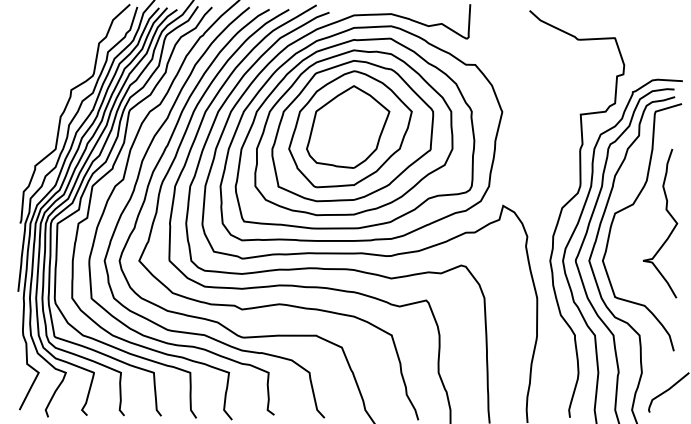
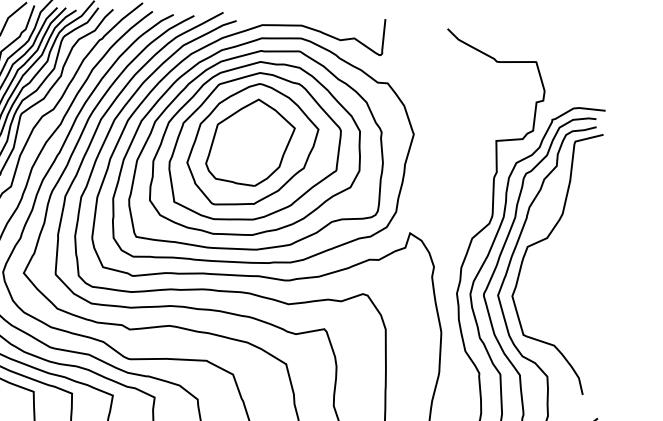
curve: (669, 215) -> (584, 251), removed

